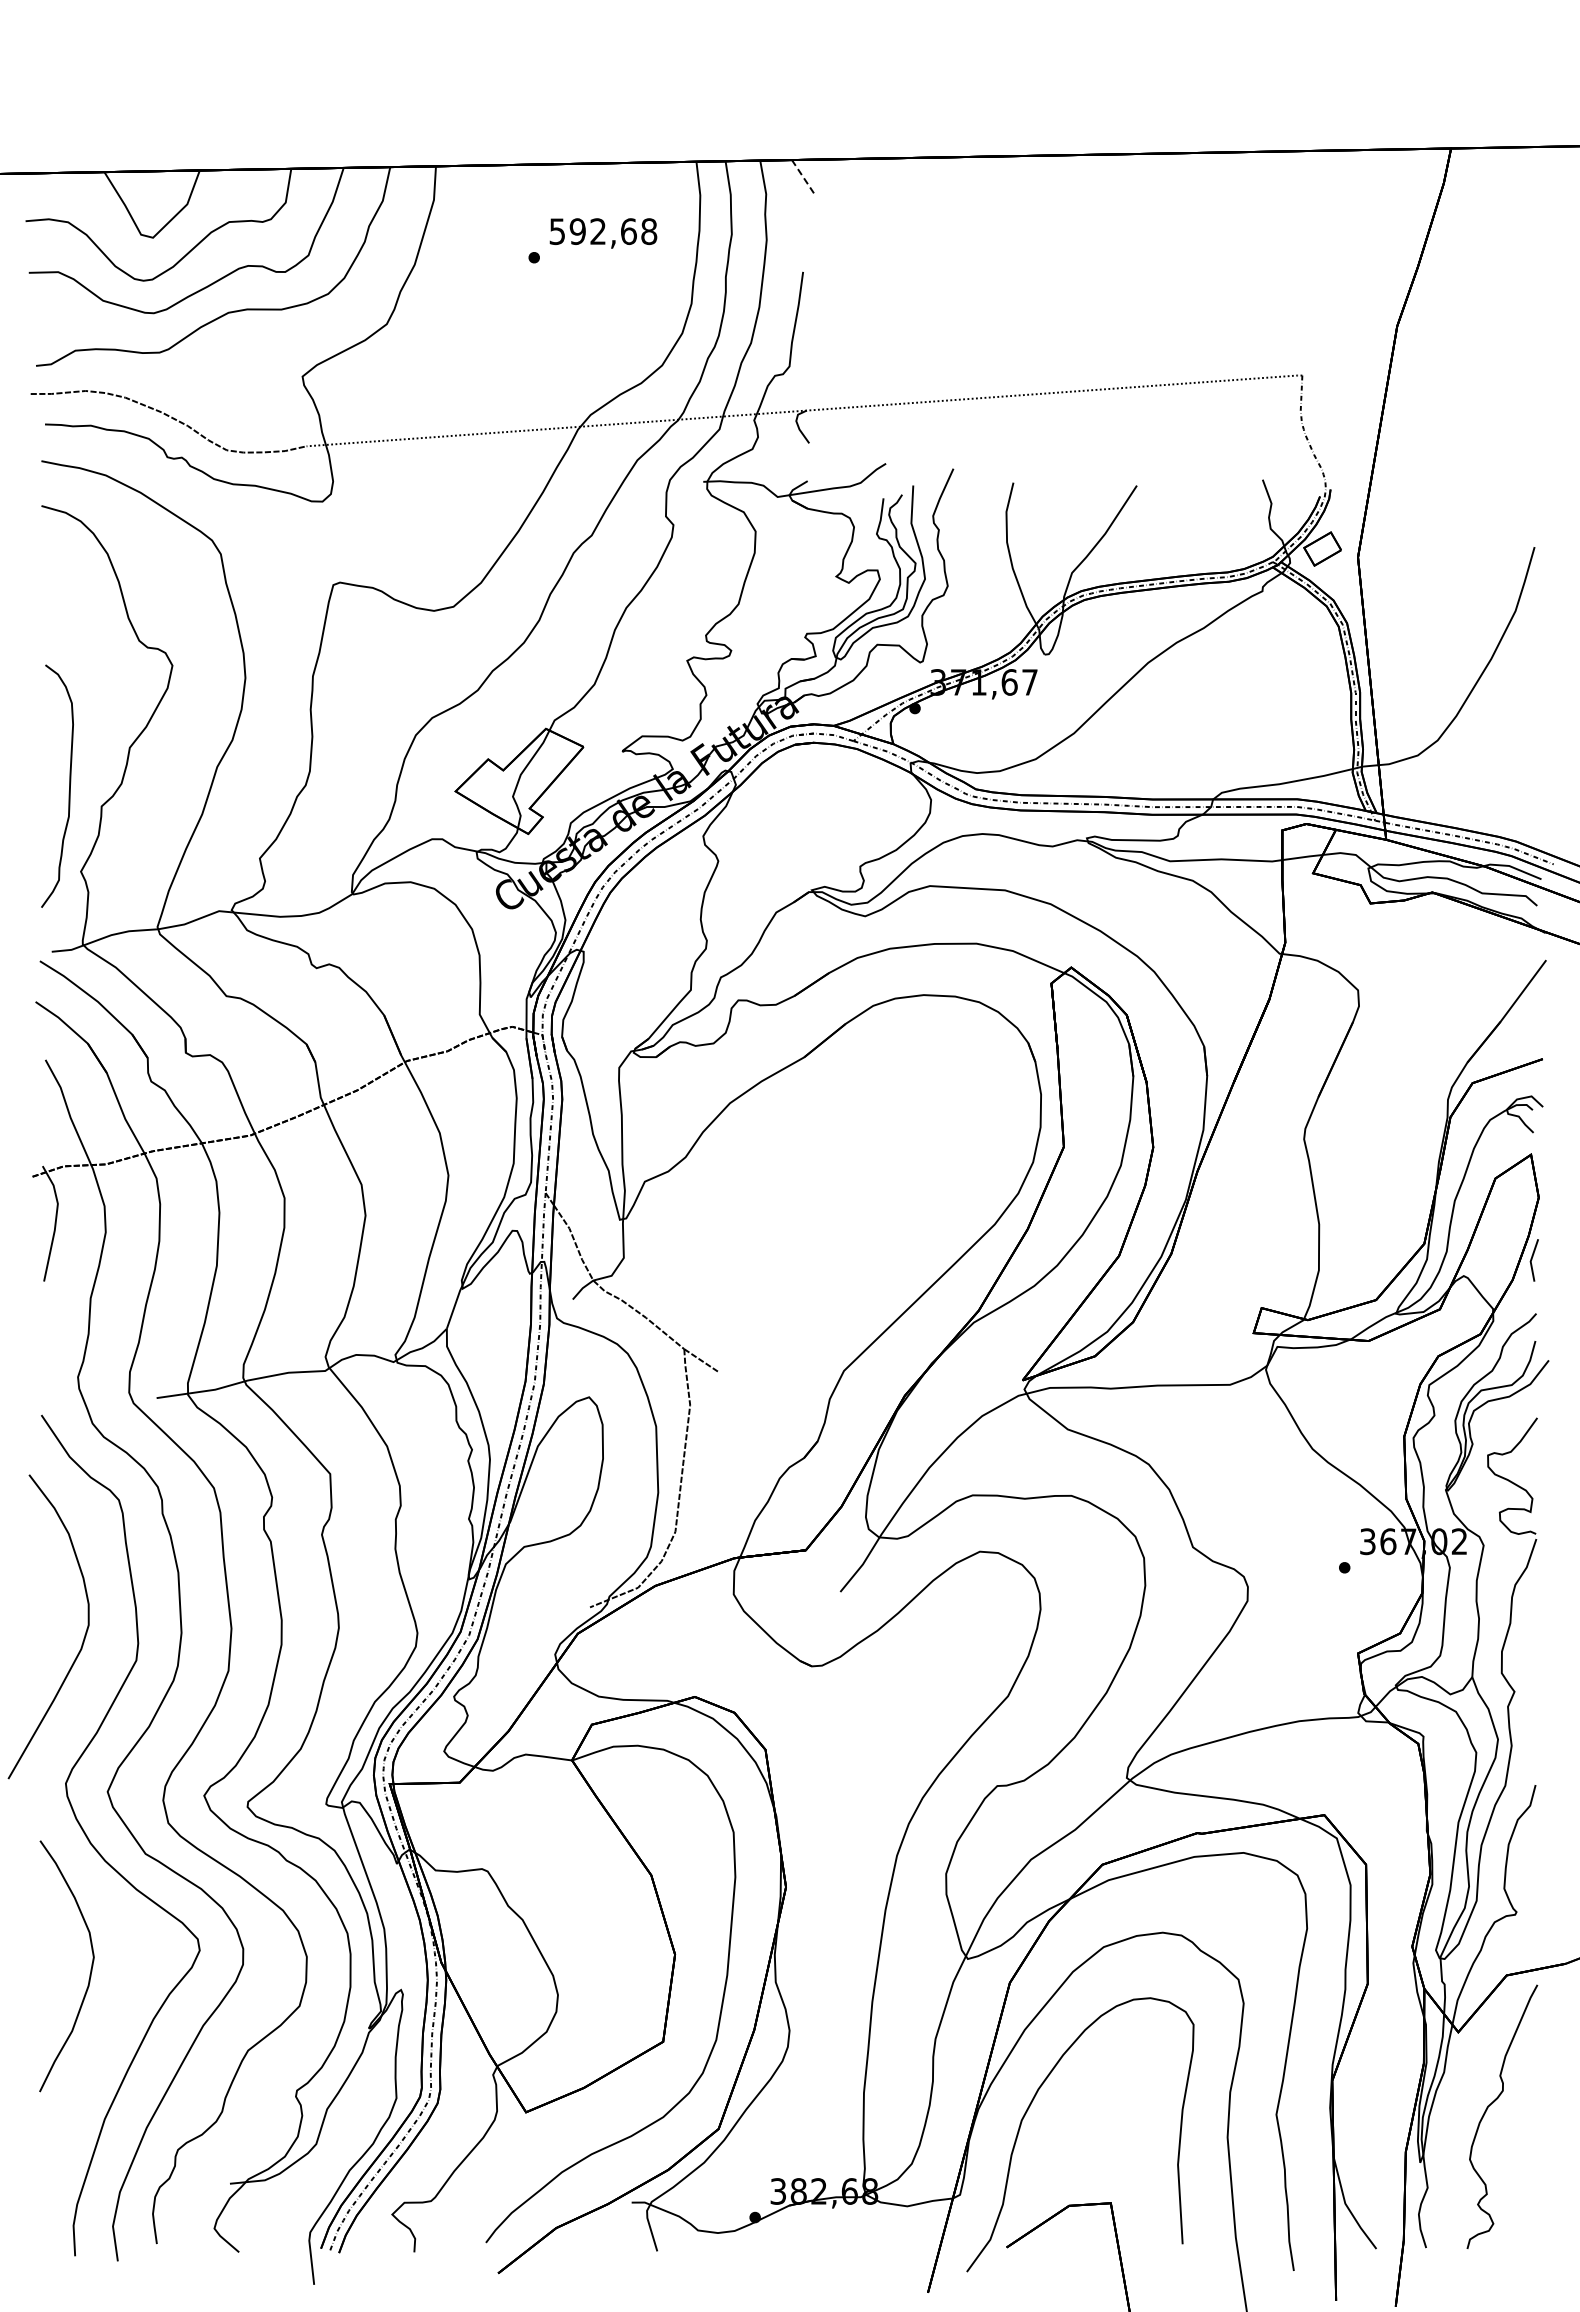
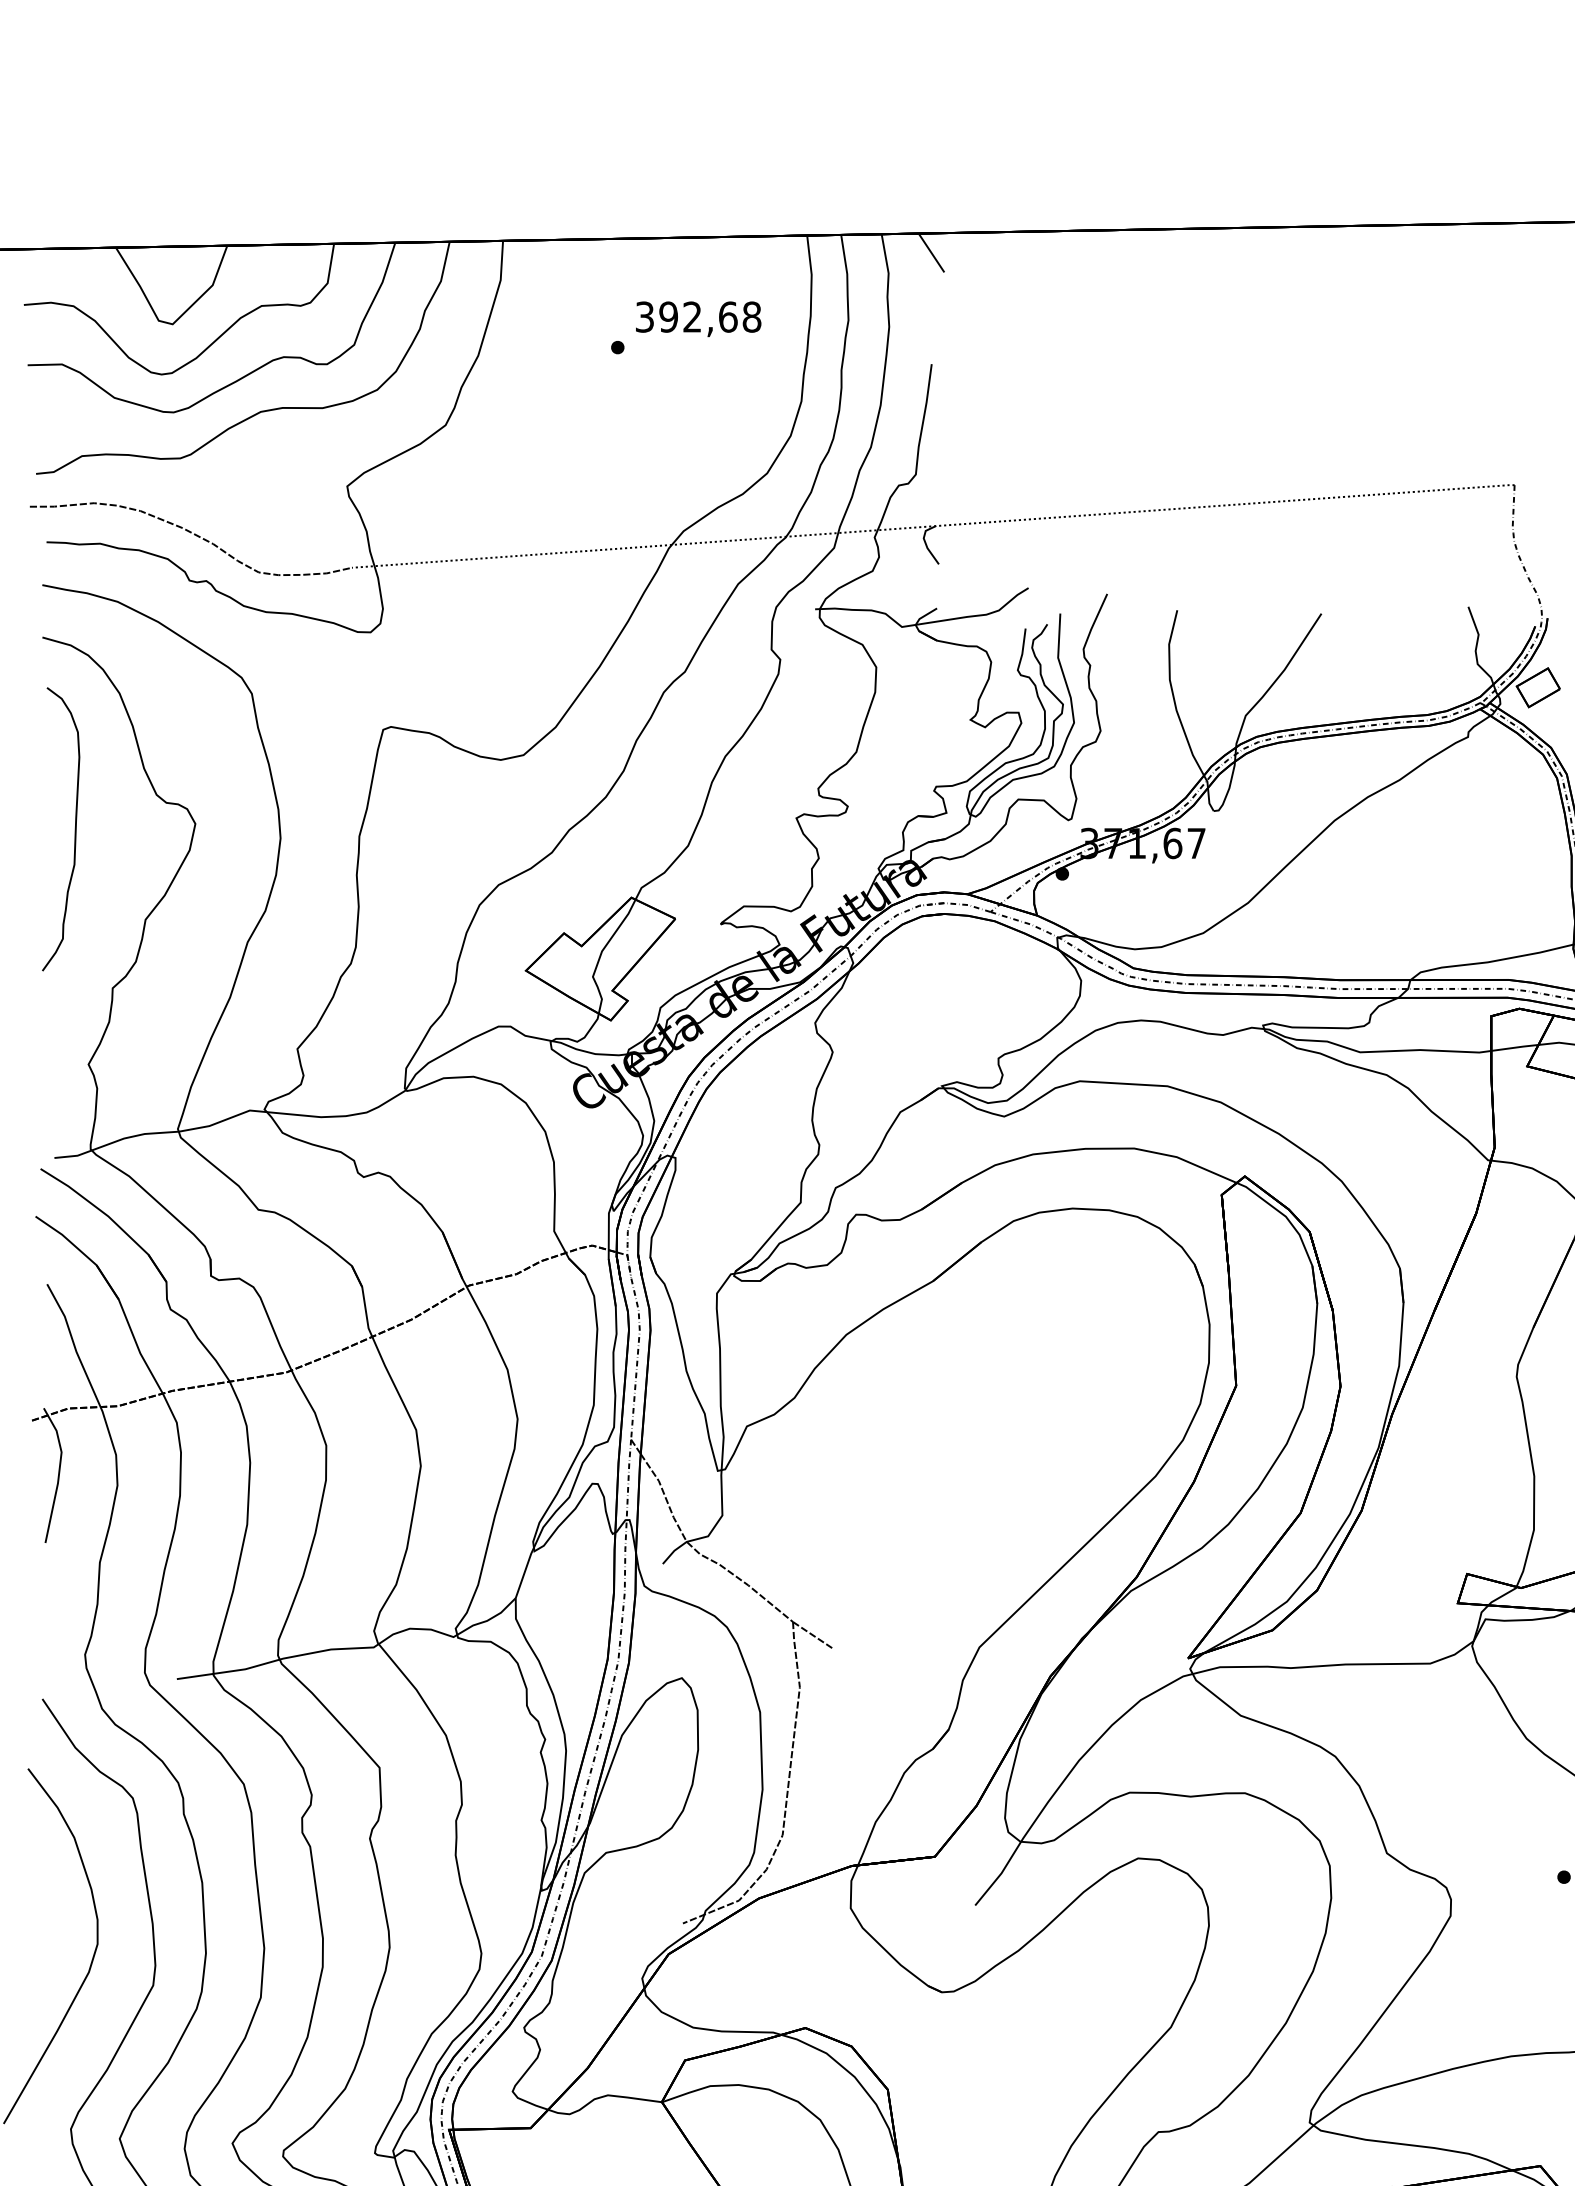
line: (802, 176) -> (930, 252), dashed -> solid
text: (557, 231) -> (644, 316), 592,68 -> 392,68
curve: (69, 785) -> (75, 828), moved

